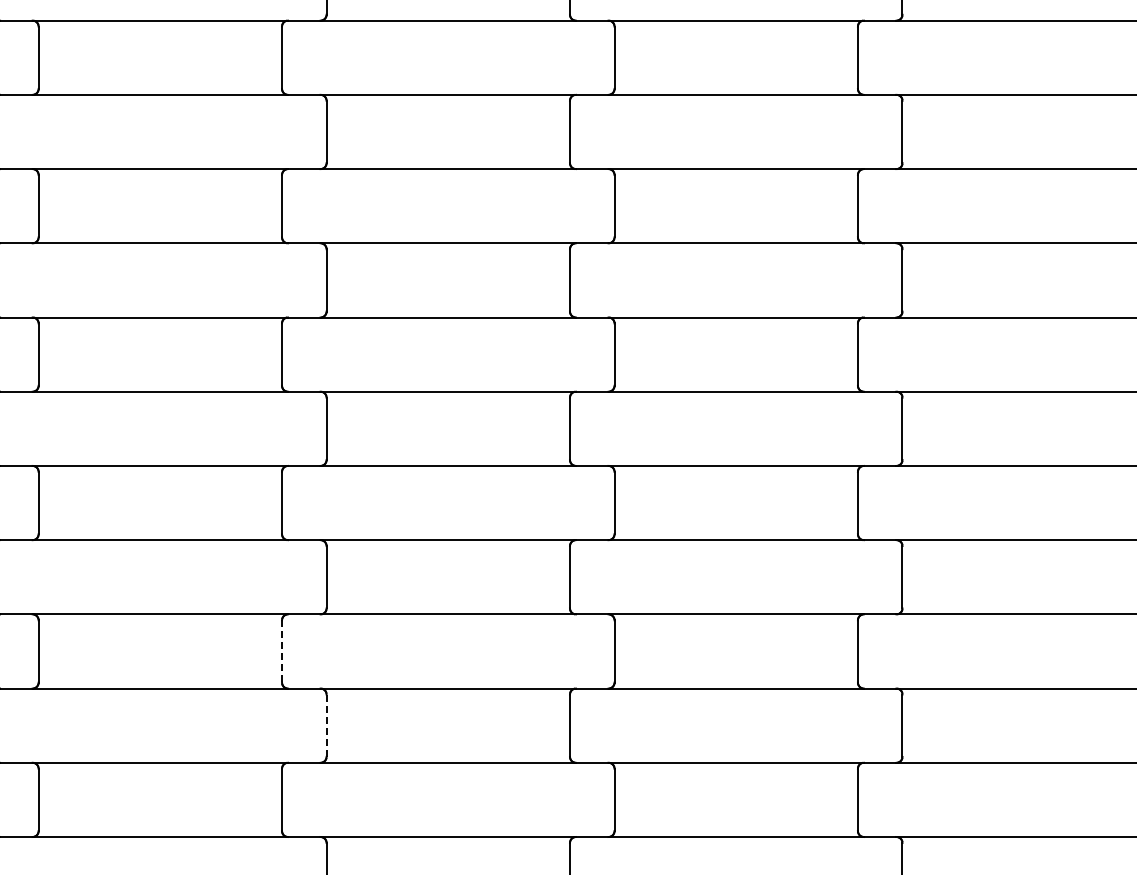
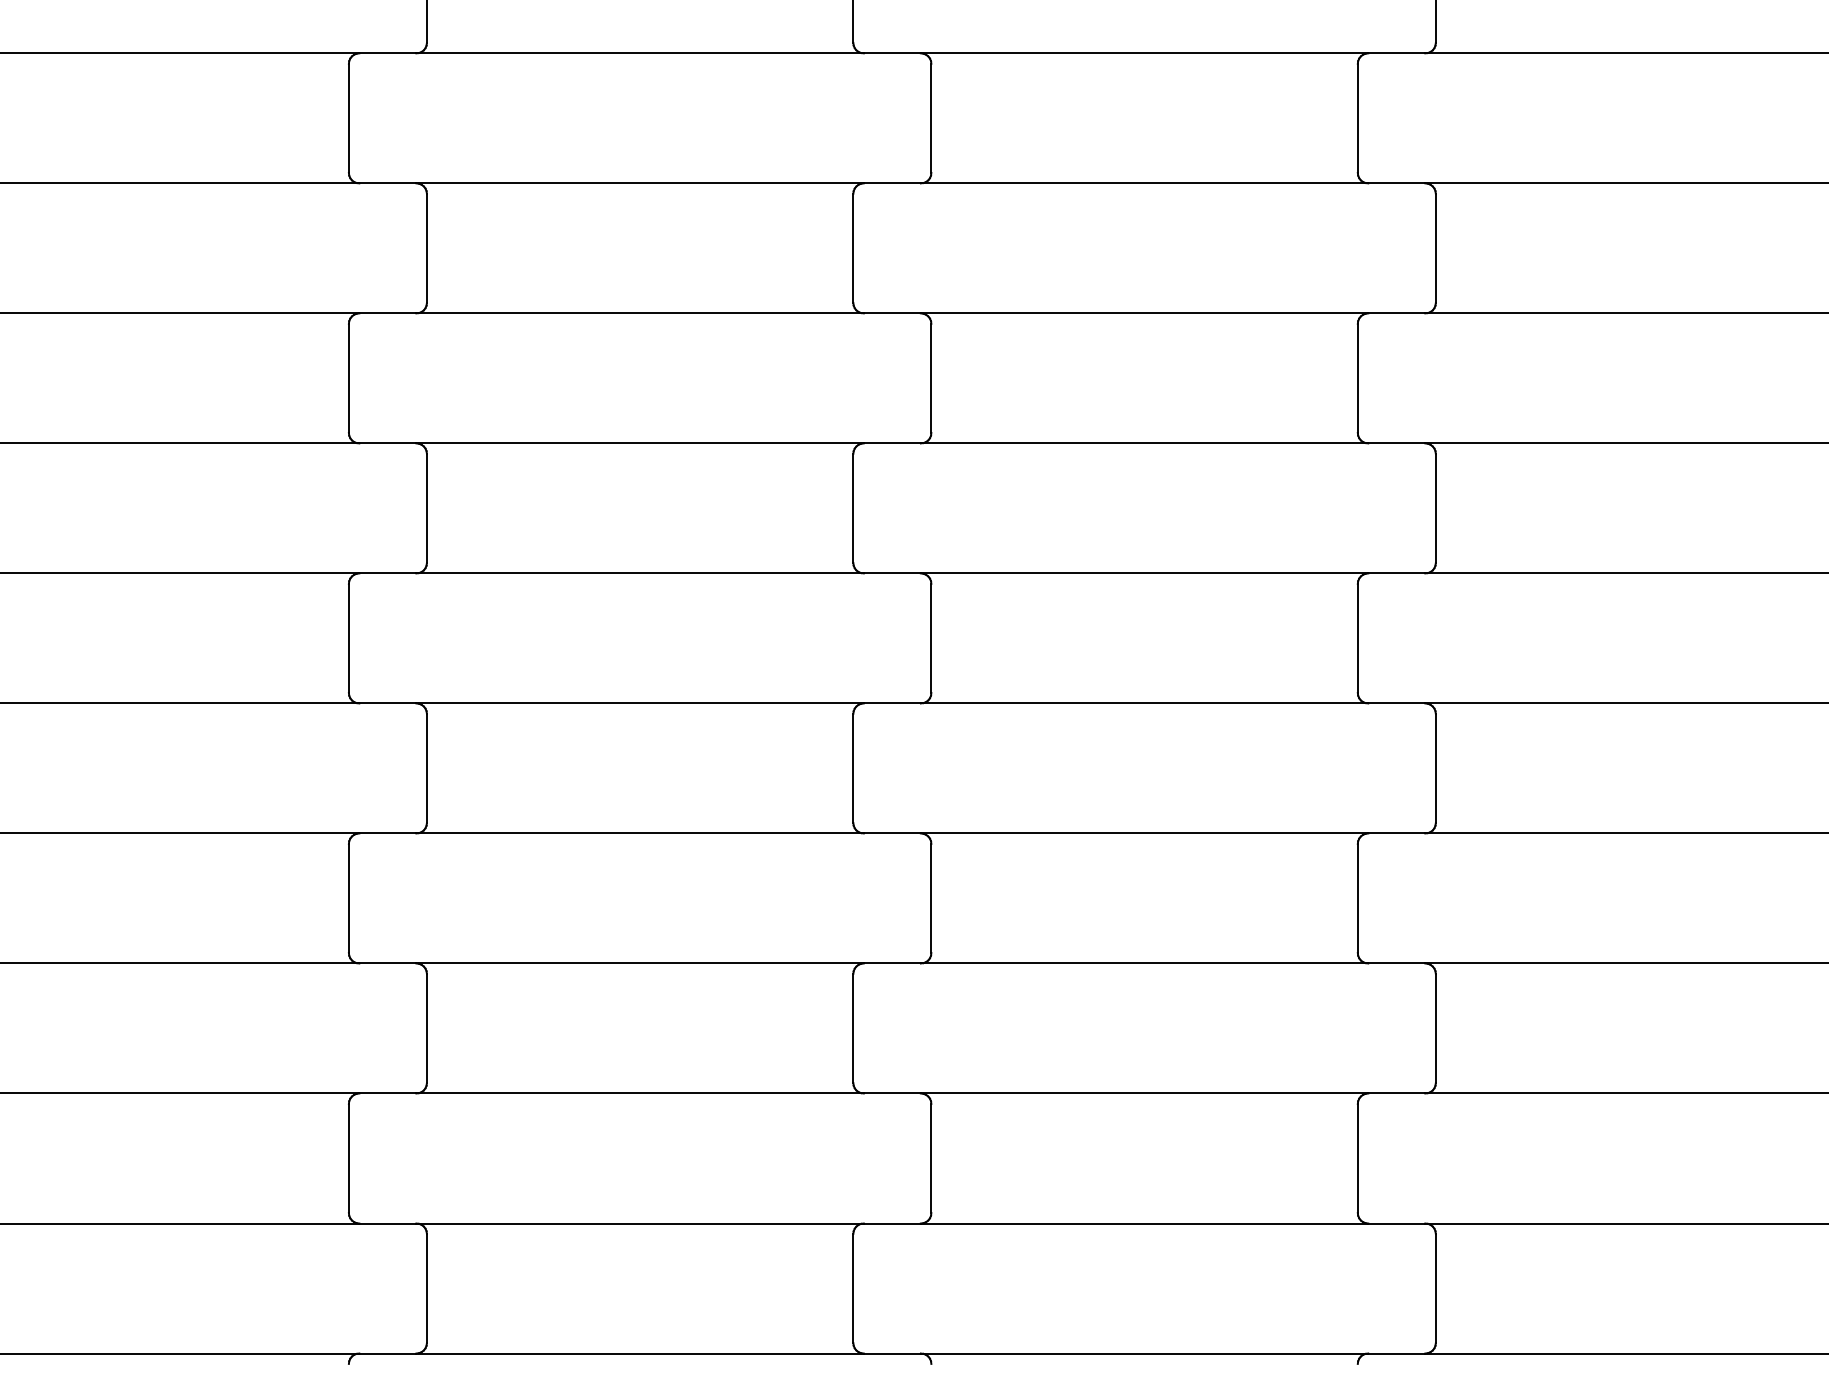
line: (282, 651) -> (349, 898), dashed -> solid
line: (326, 726) -> (426, 1029), dashed -> solid

